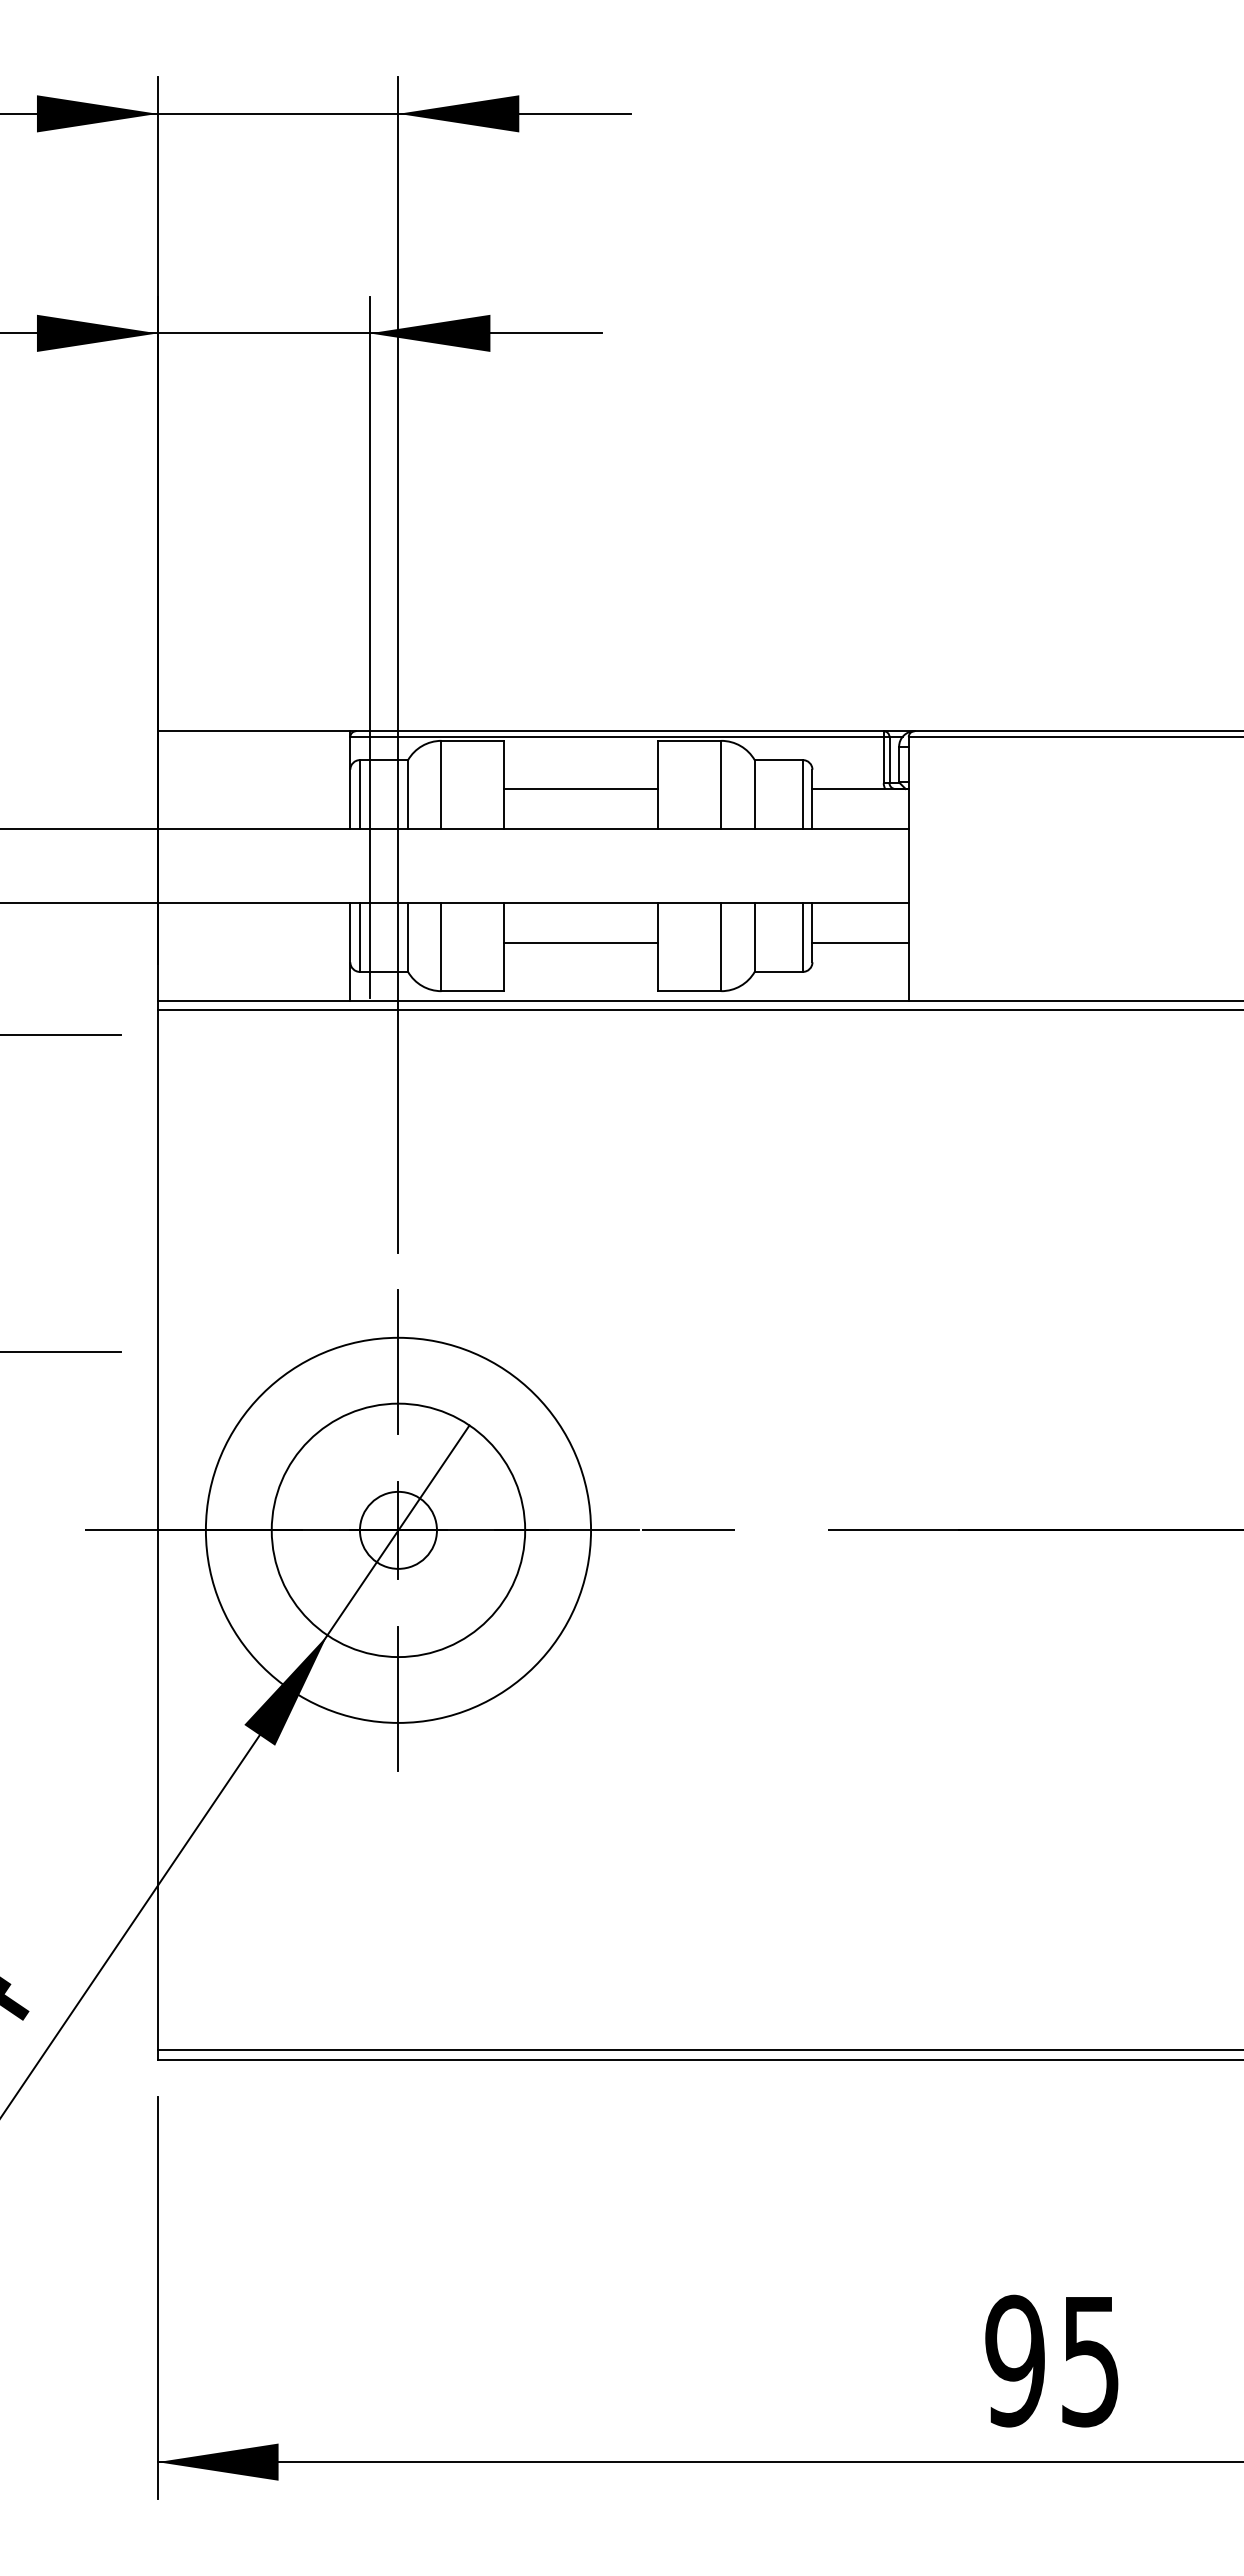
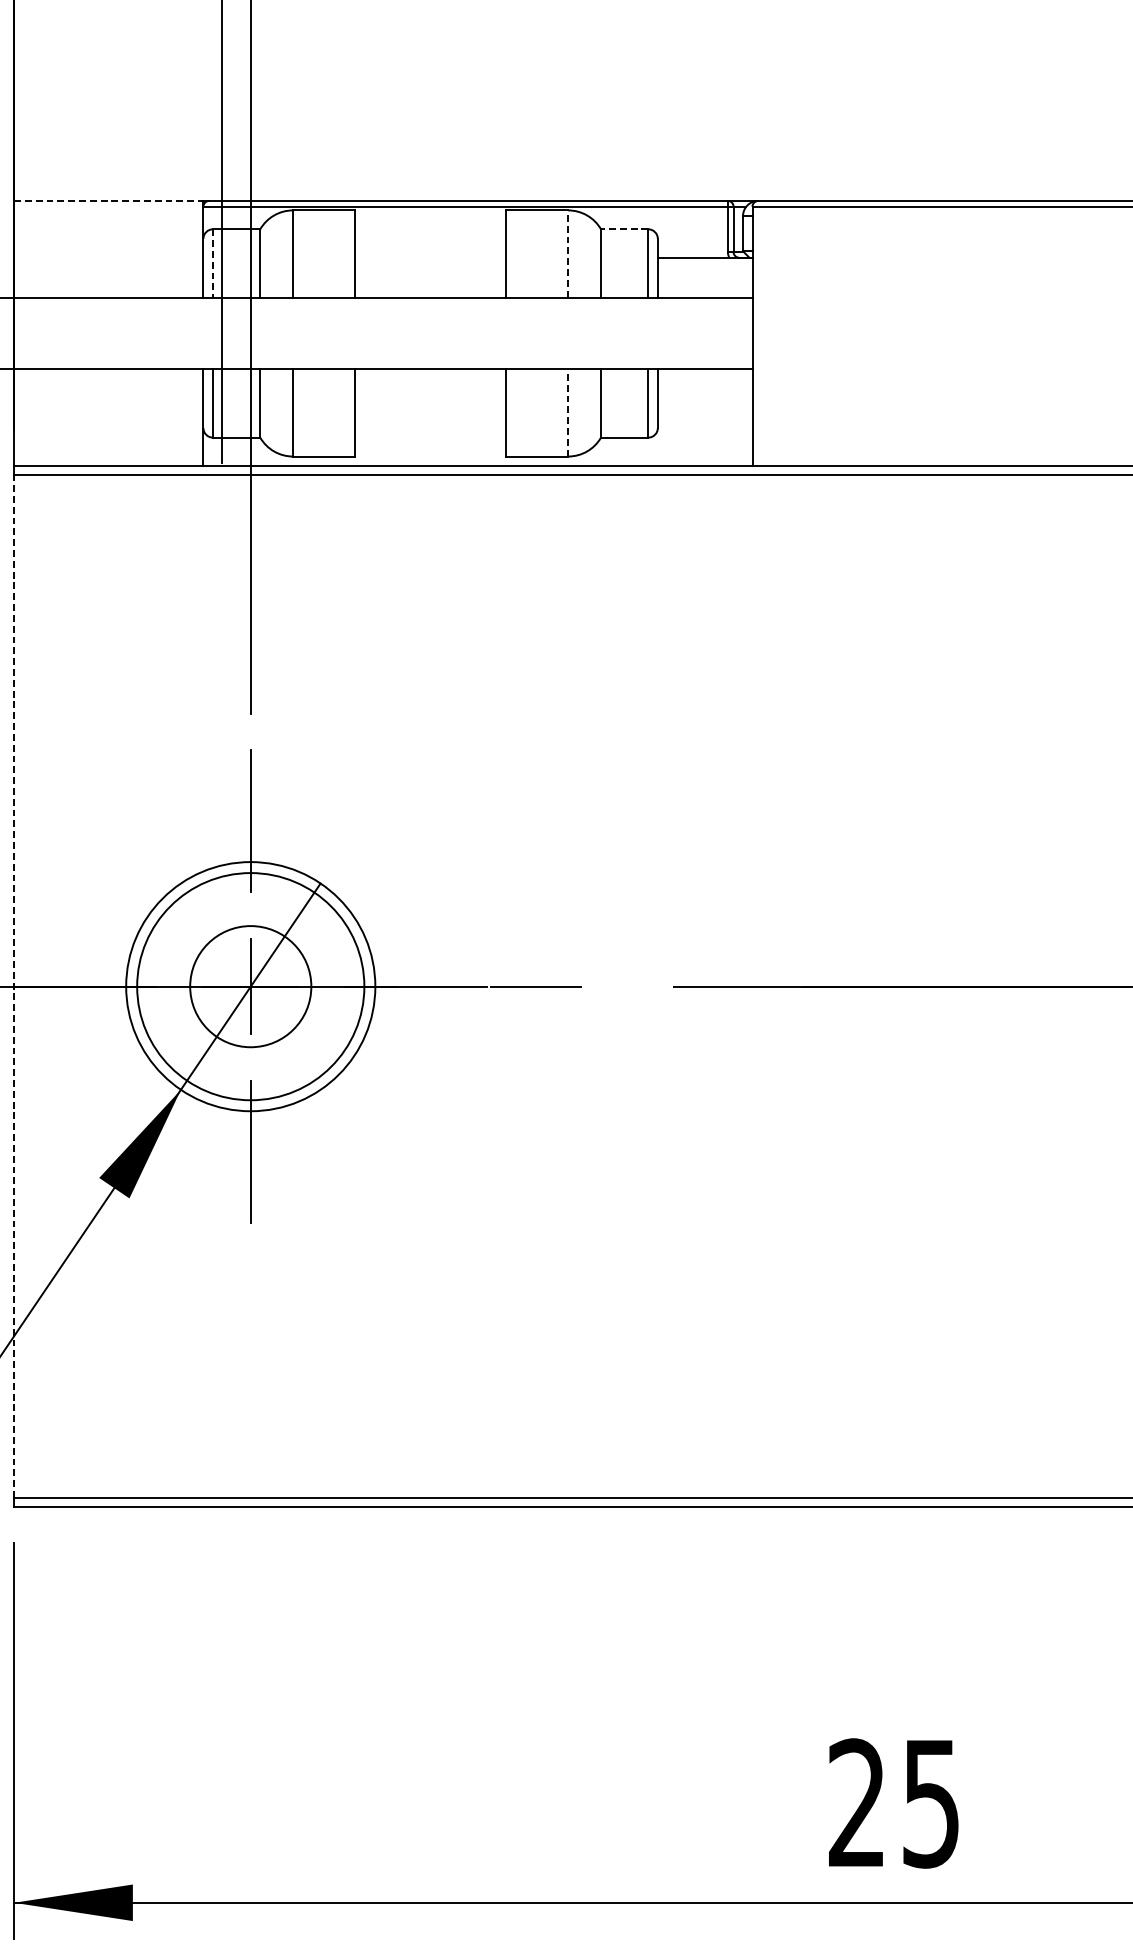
line: (254, 731) -> (109, 201), solid -> dashed
line: (778, 760) -> (624, 229), solid -> dashed
line: (721, 784) -> (568, 253), solid -> dashed
line: (581, 789) -> (430, 258), removed
line: (359, 794) -> (212, 263), solid -> dashed
line: (581, 943) -> (430, 409), removed
line: (860, 943) -> (705, 409), removed
line: (721, 946) -> (568, 412), solid -> dashed
circle: (397, 1529) -> (249, 985), size x1.6
circle: (398, 1529) -> (250, 985), size x0.6
line: (157, 1530) -> (13, 986), solid -> dashed
text: (1014, 2360) -> (856, 1802), 95 -> 25

